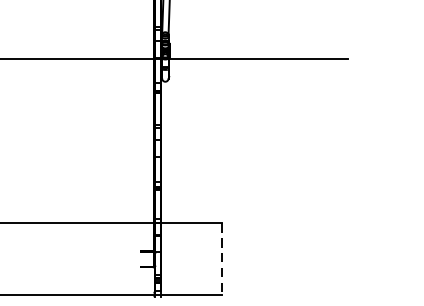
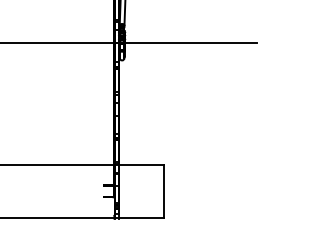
line: (221, 259) -> (163, 191), dashed -> solid

